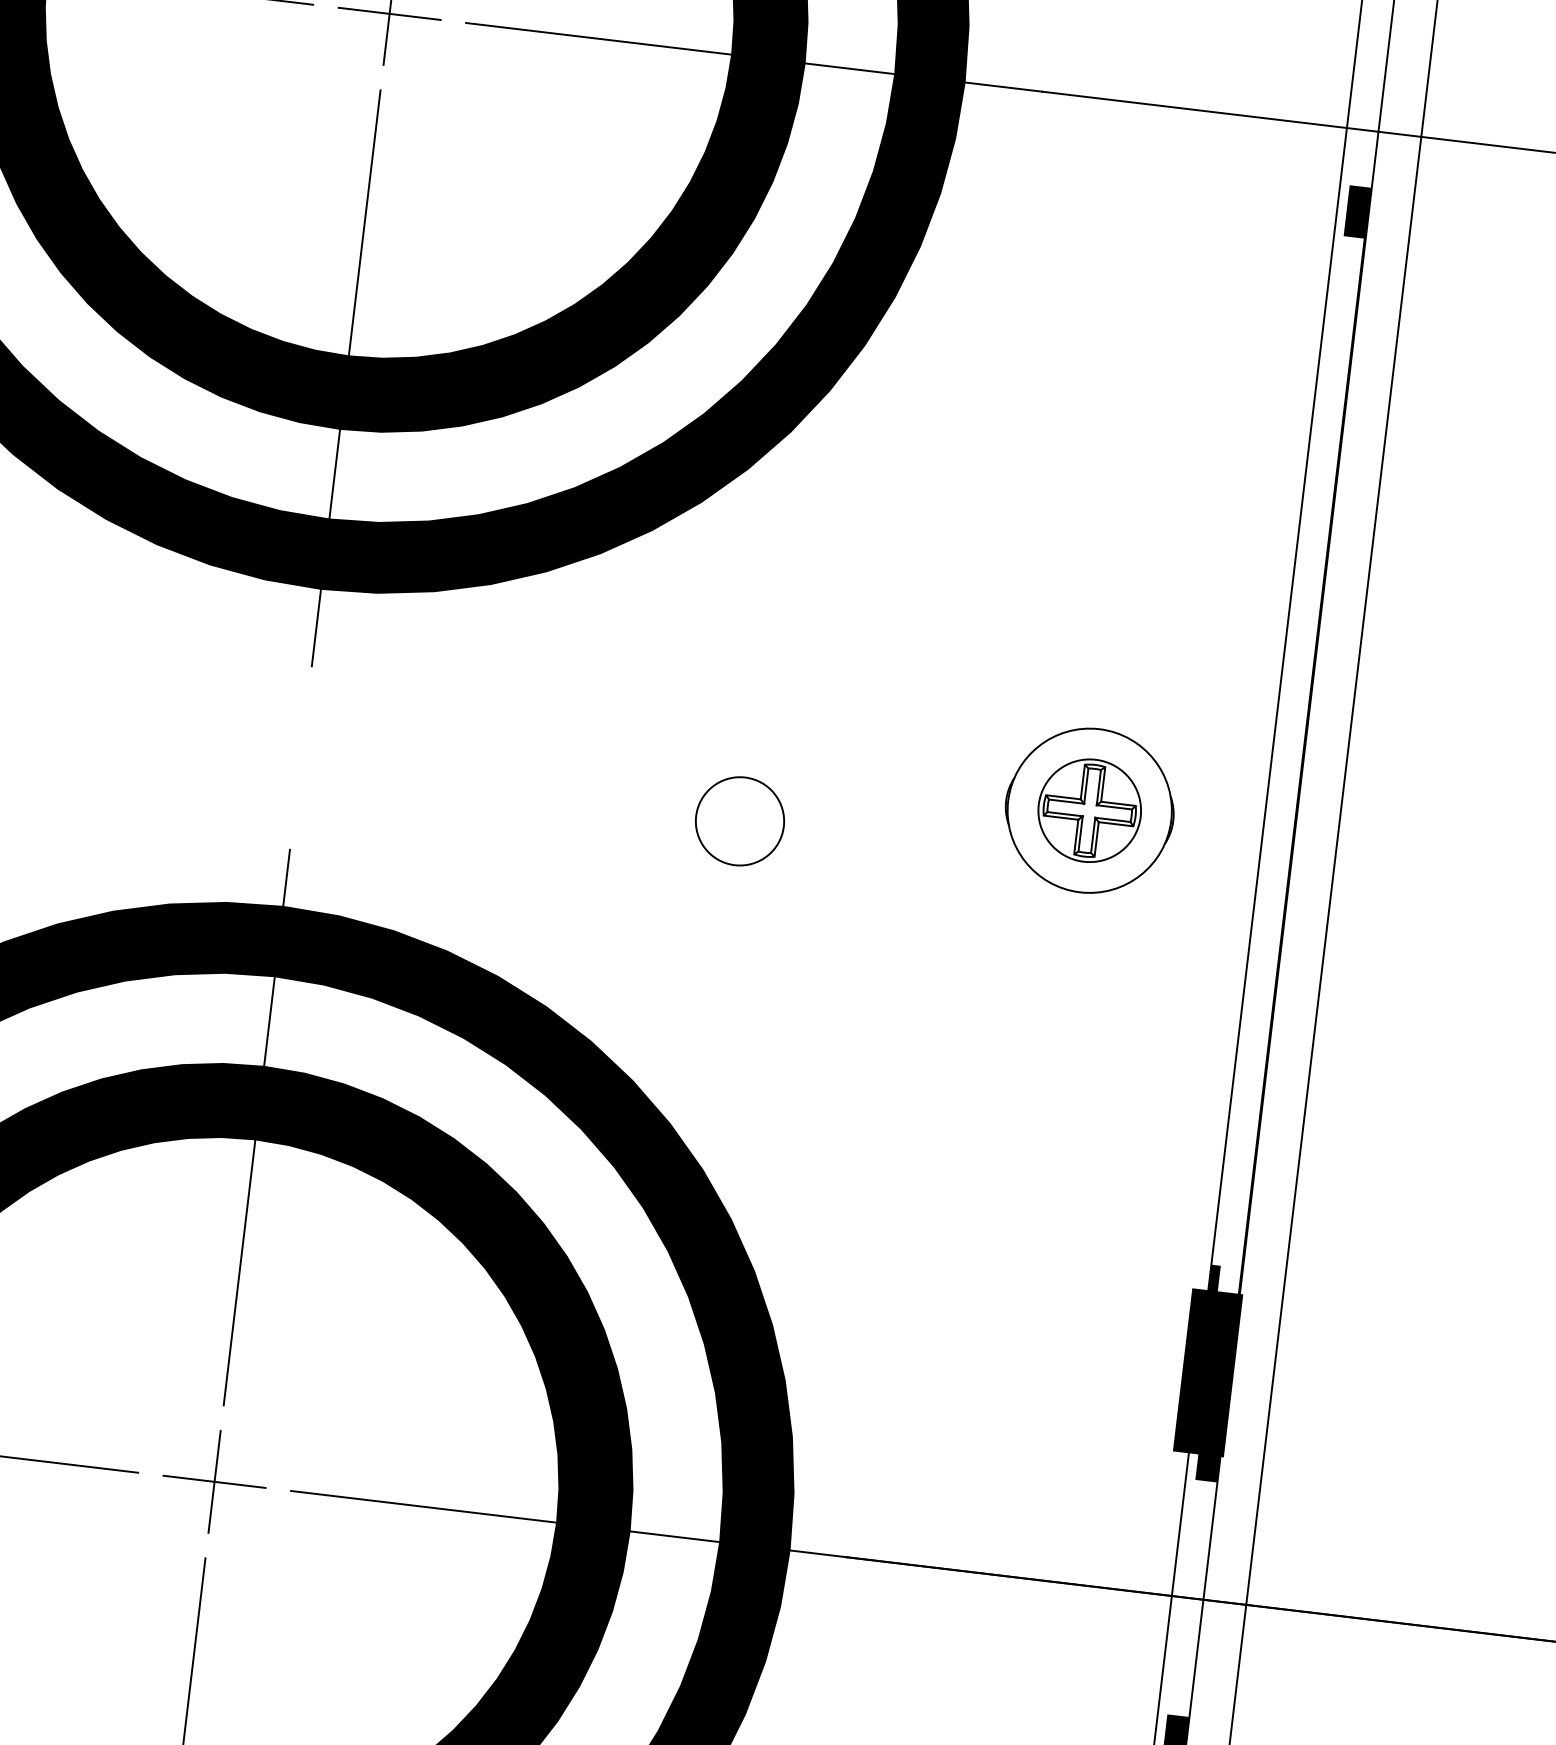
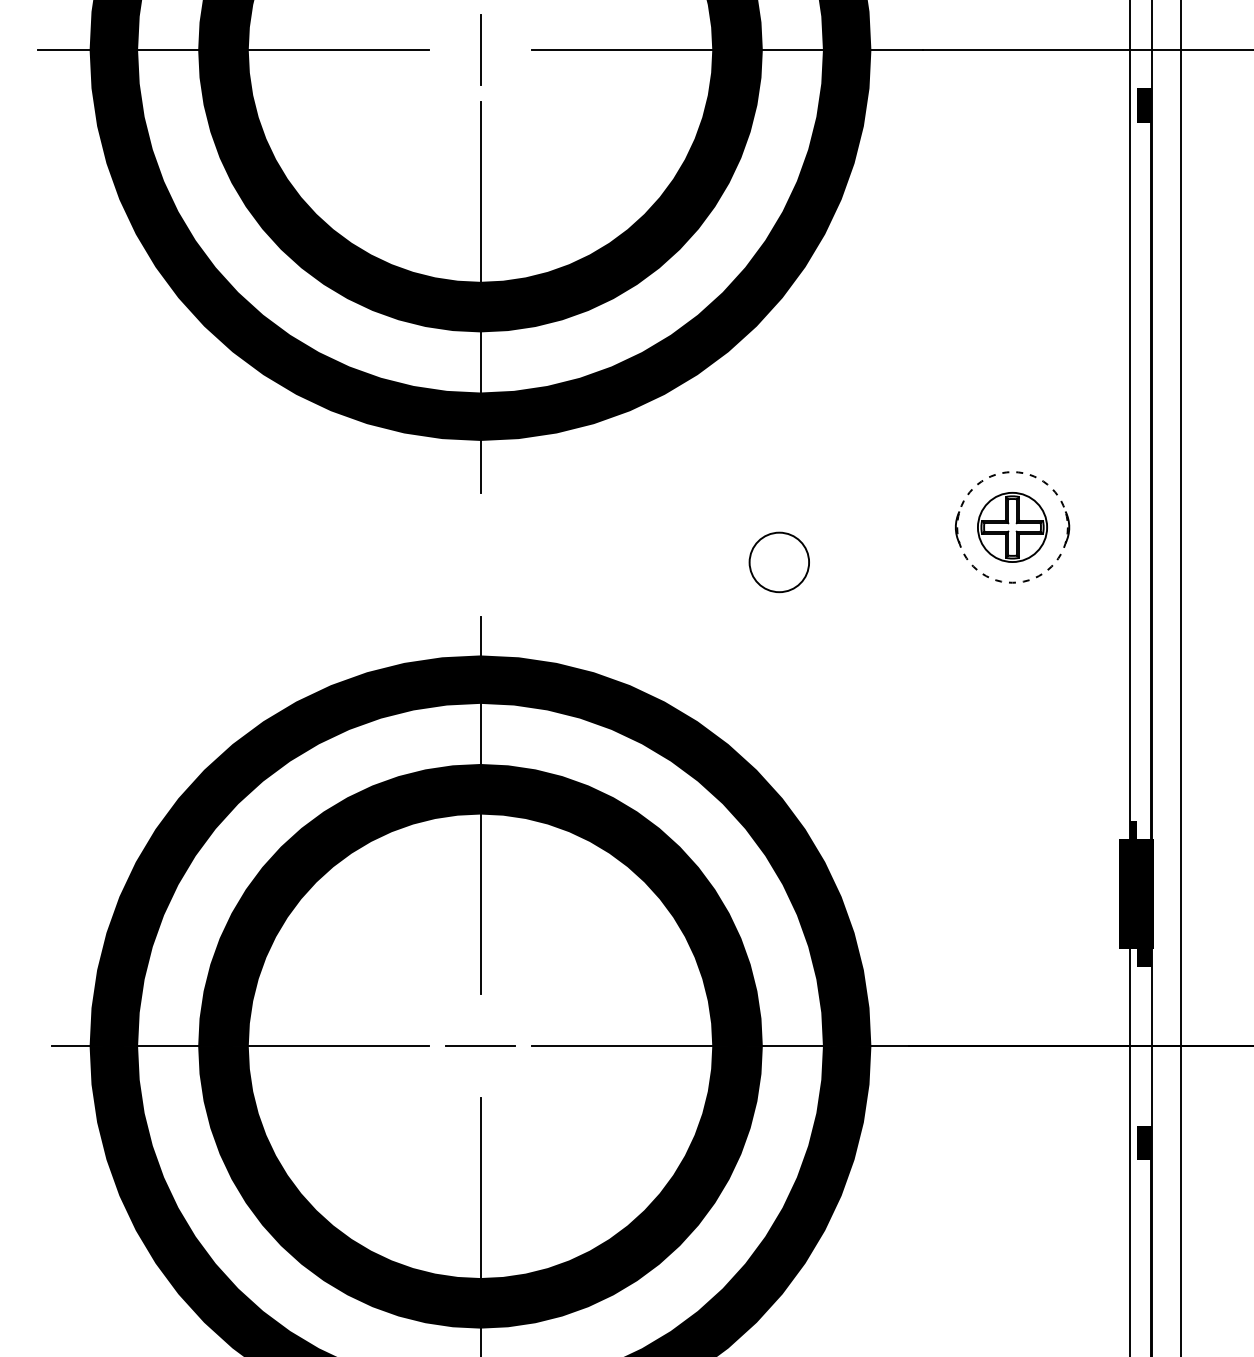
line: (389, 14) -> (480, 50), removed
circle: (1089, 810) -> (1012, 527), solid -> dashed
line: (214, 1480) -> (480, 1045), removed

